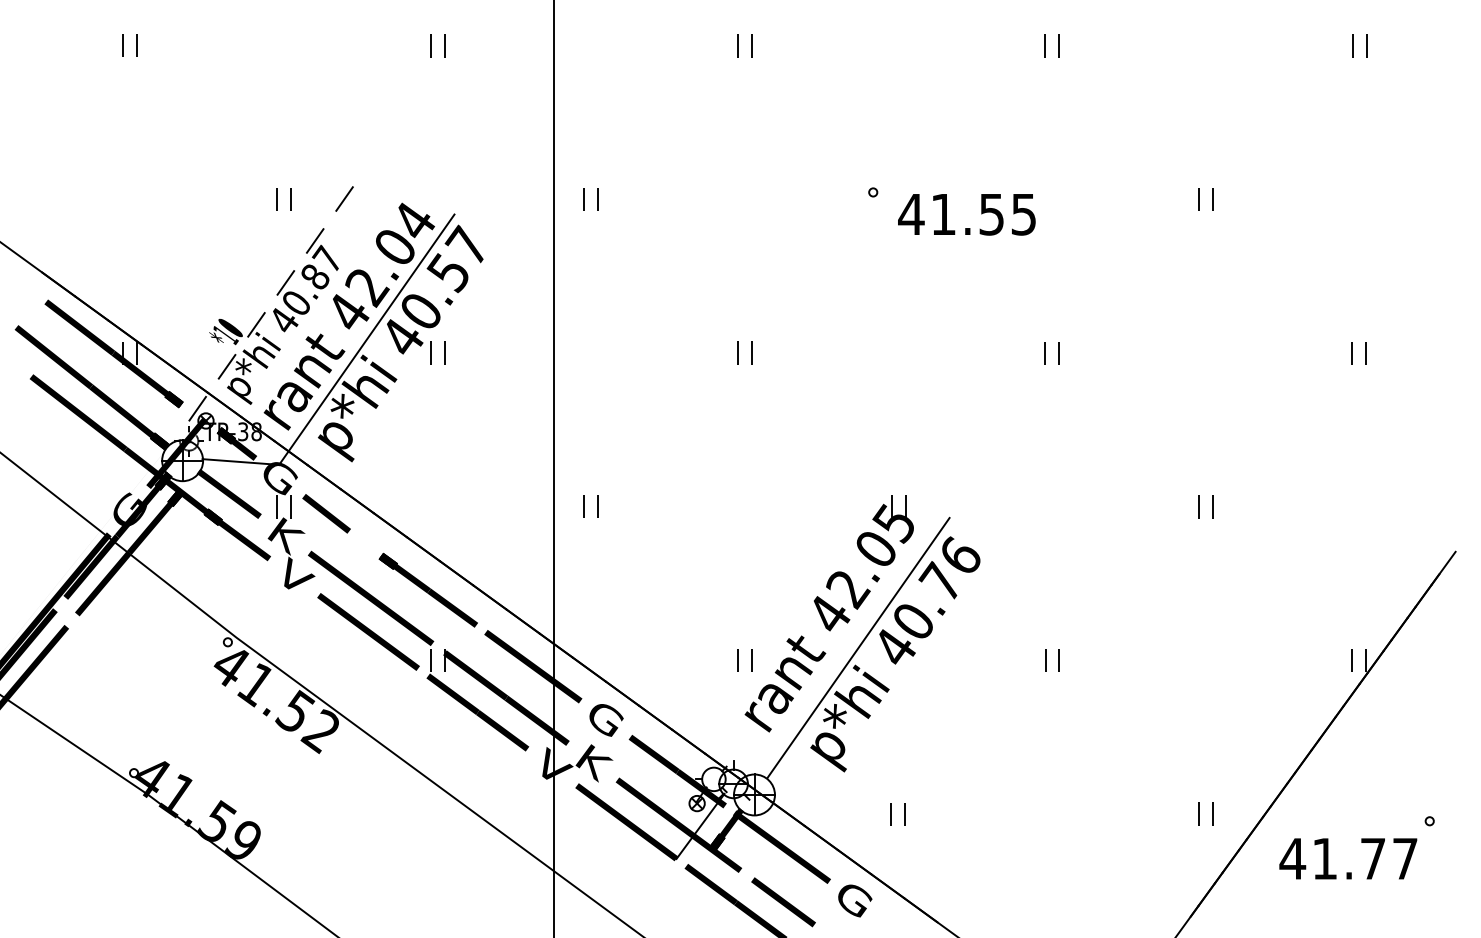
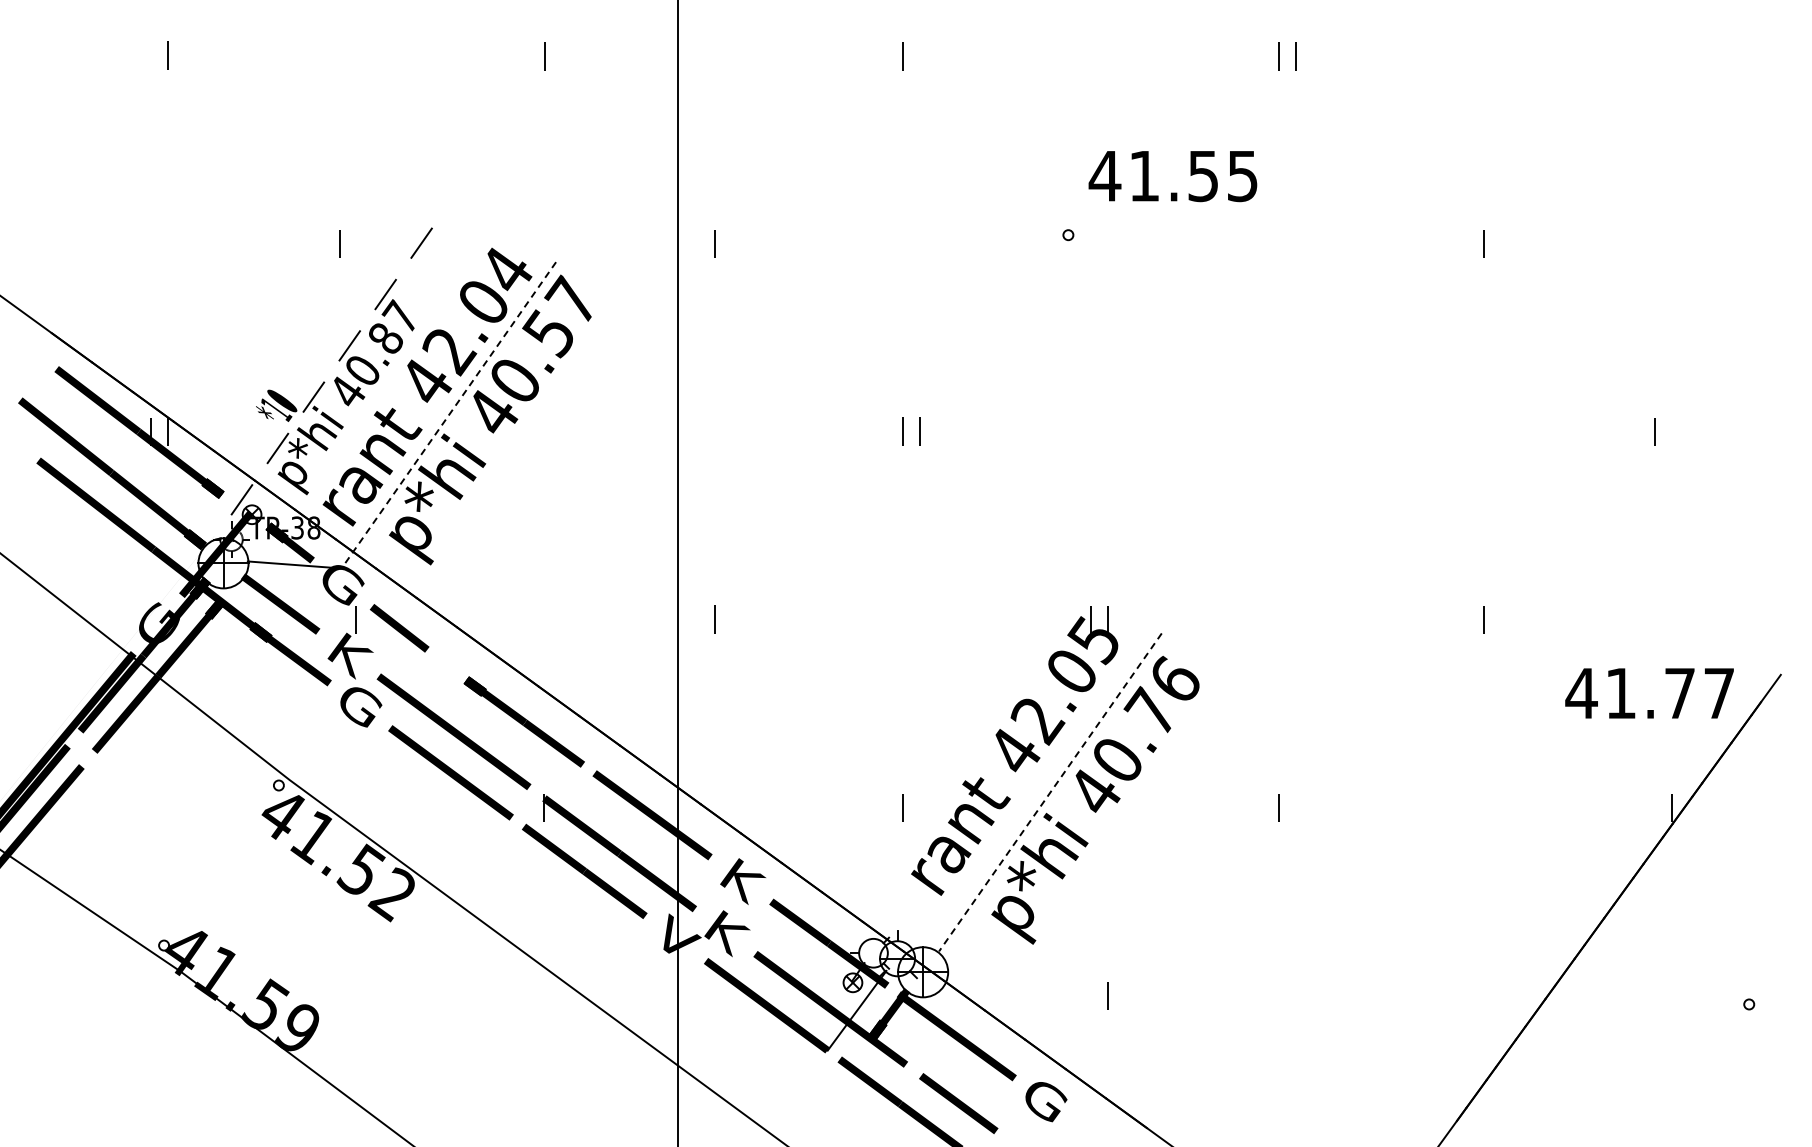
line: (123, 45) -> (151, 55), removed
line: (431, 45) -> (527, 55), removed
line: (751, 45) -> (919, 55), removed
line: (1353, 45) -> (1655, 55), removed
line: (1367, 45) -> (1672, 55), removed
line: (291, 199) -> (356, 243), removed
line: (597, 199) -> (731, 243), removed
line: (1198, 199) -> (1466, 243), removed
text: (966, 214) -> (1172, 176), moved
line: (366, 339) -> (448, 415), solid -> dashed
line: (431, 352) -> (527, 431), removed
line: (445, 352) -> (544, 431), removed
line: (1044, 352) -> (1278, 431), removed
line: (1058, 352) -> (1295, 431), removed
line: (1366, 352) -> (1671, 431), removed
line: (277, 506) -> (339, 619), removed
line: (597, 506) -> (731, 619), removed
line: (1198, 506) -> (1466, 619), removed
text: (296, 575) -> (362, 703), V -> G
line: (858, 648) -> (1050, 792), solid -> dashed
line: (430, 660) -> (526, 807), removed
line: (751, 660) -> (919, 807), removed
line: (1059, 660) -> (1296, 807), removed
line: (1352, 660) -> (1654, 807), removed
text: (607, 720) -> (743, 881), G -> K
line: (891, 813) -> (1090, 995), removed
line: (1198, 813) -> (1466, 995), removed
line: (1212, 813) -> (1483, 995), removed
text: (1348, 858) -> (1649, 693), moved

